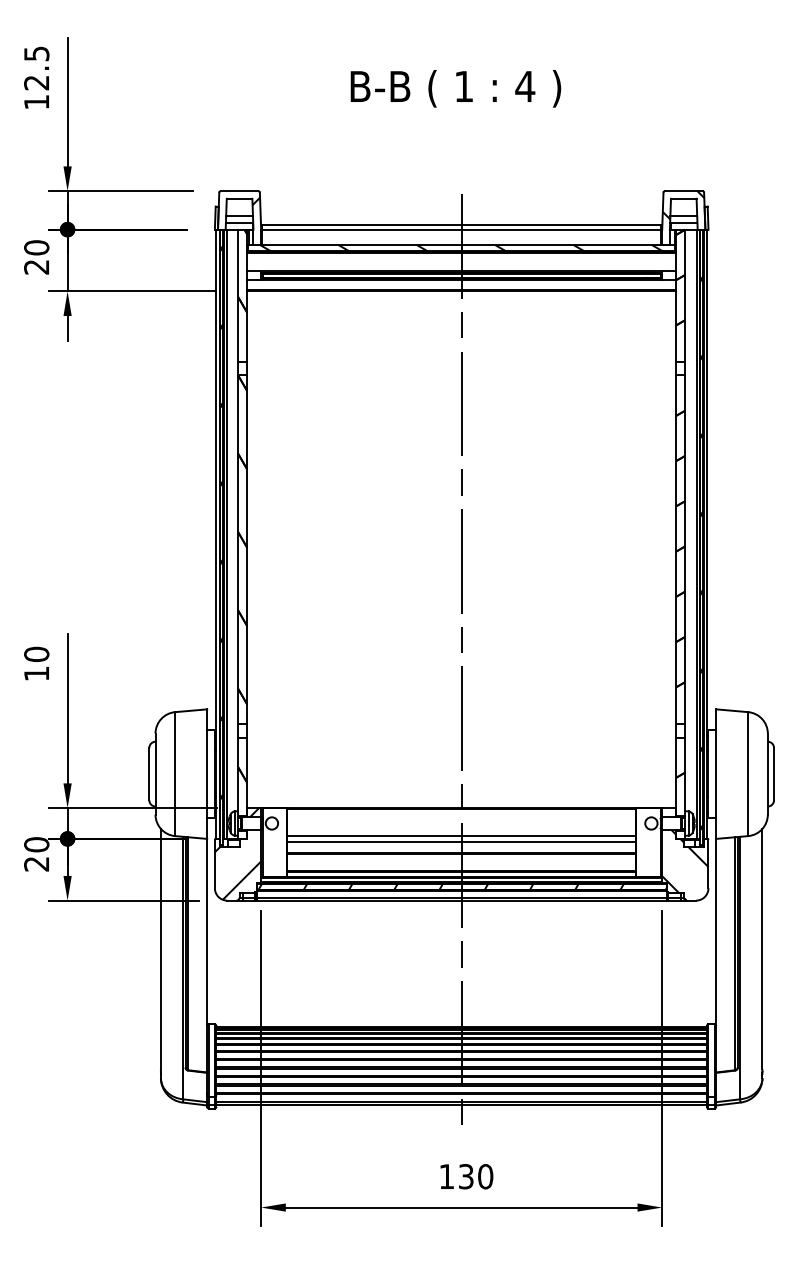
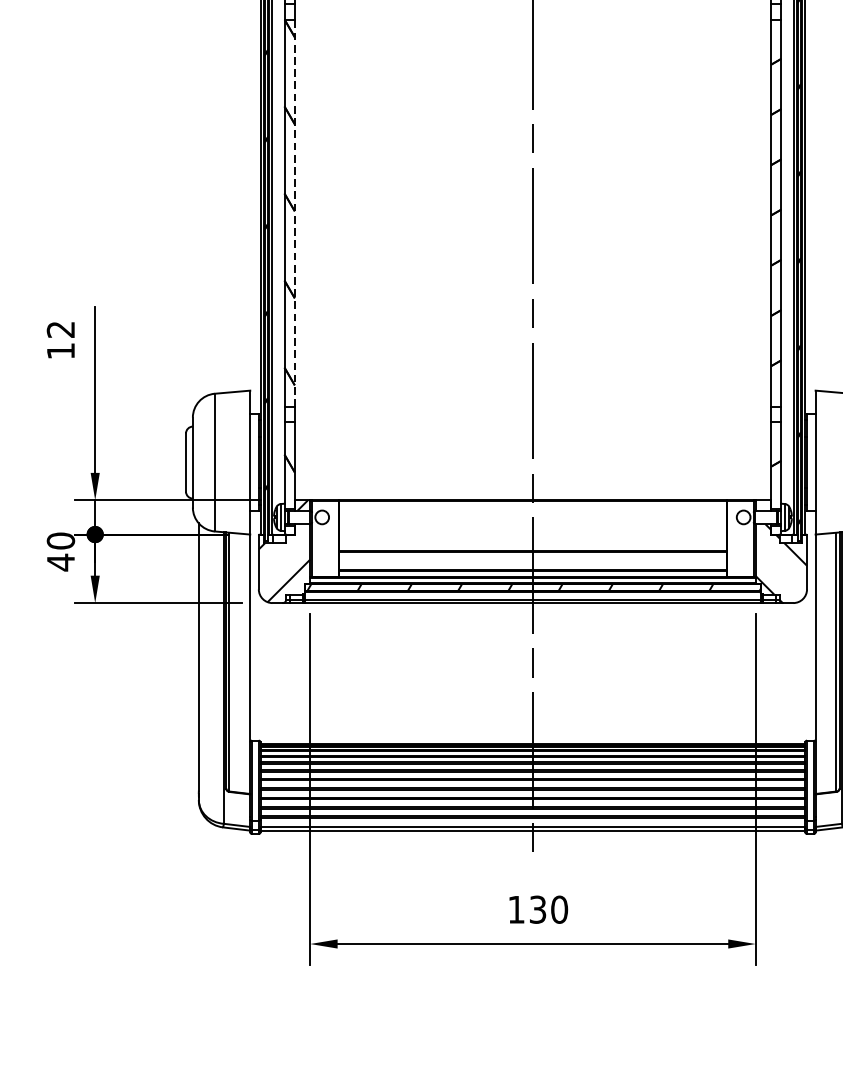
line: (247, 549) -> (295, 213), solid -> dashed
text: (36, 654) -> (60, 329), 10 -> 12
line: (461, 835) -> (532, 530), removed
line: (461, 842) -> (532, 538), removed
text: (36, 864) -> (60, 562), 20 -> 40

